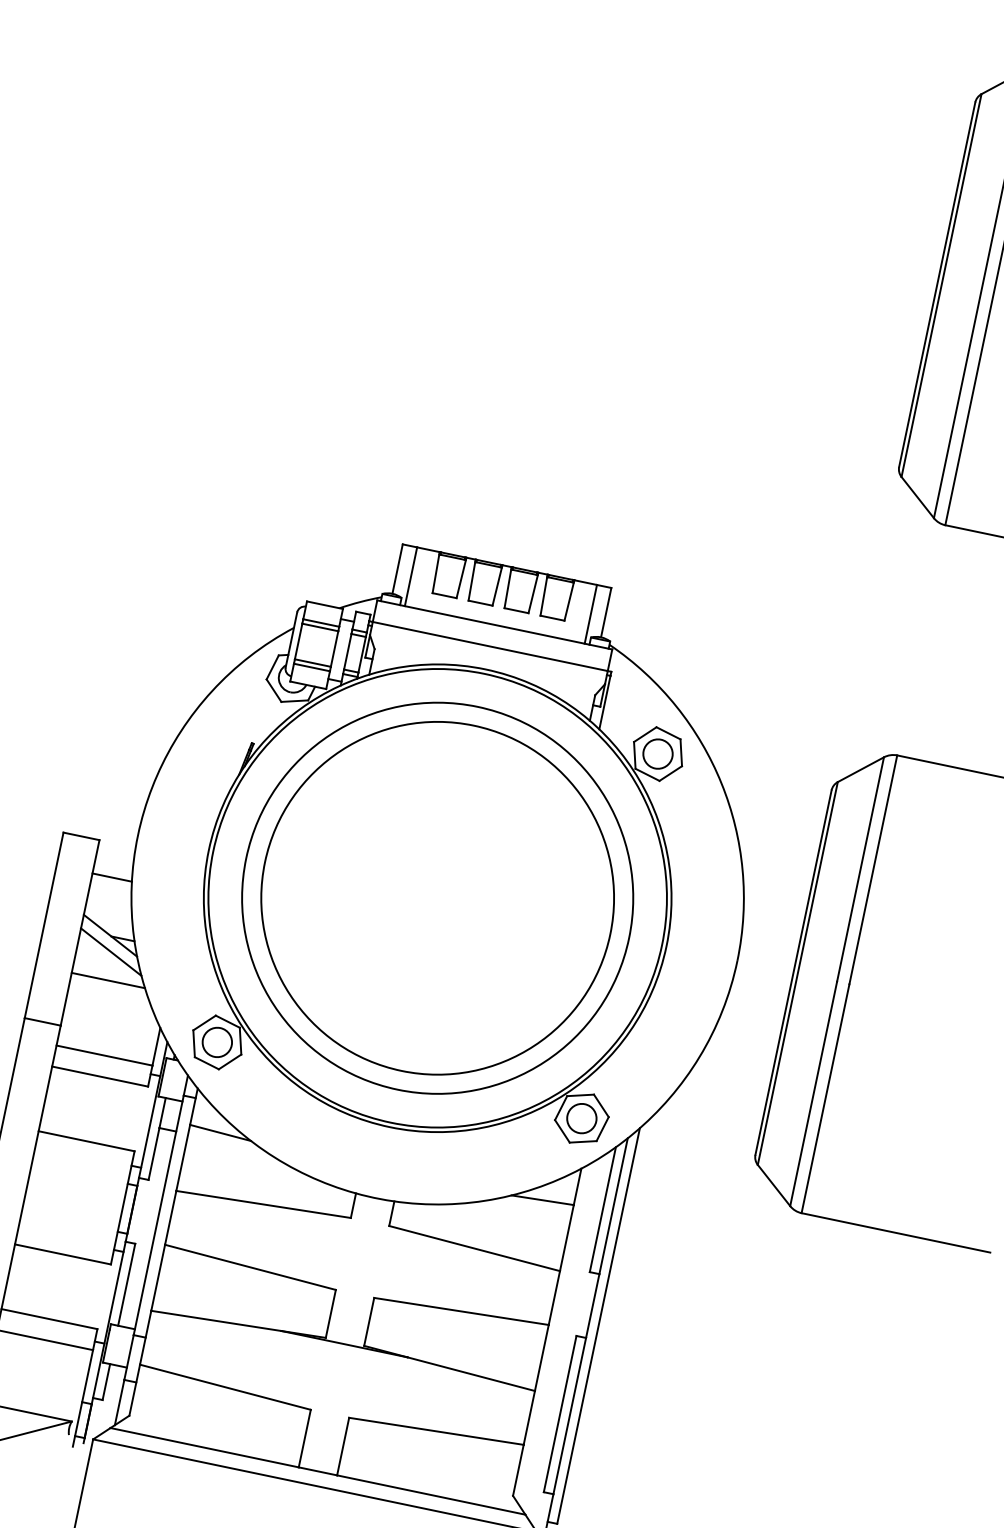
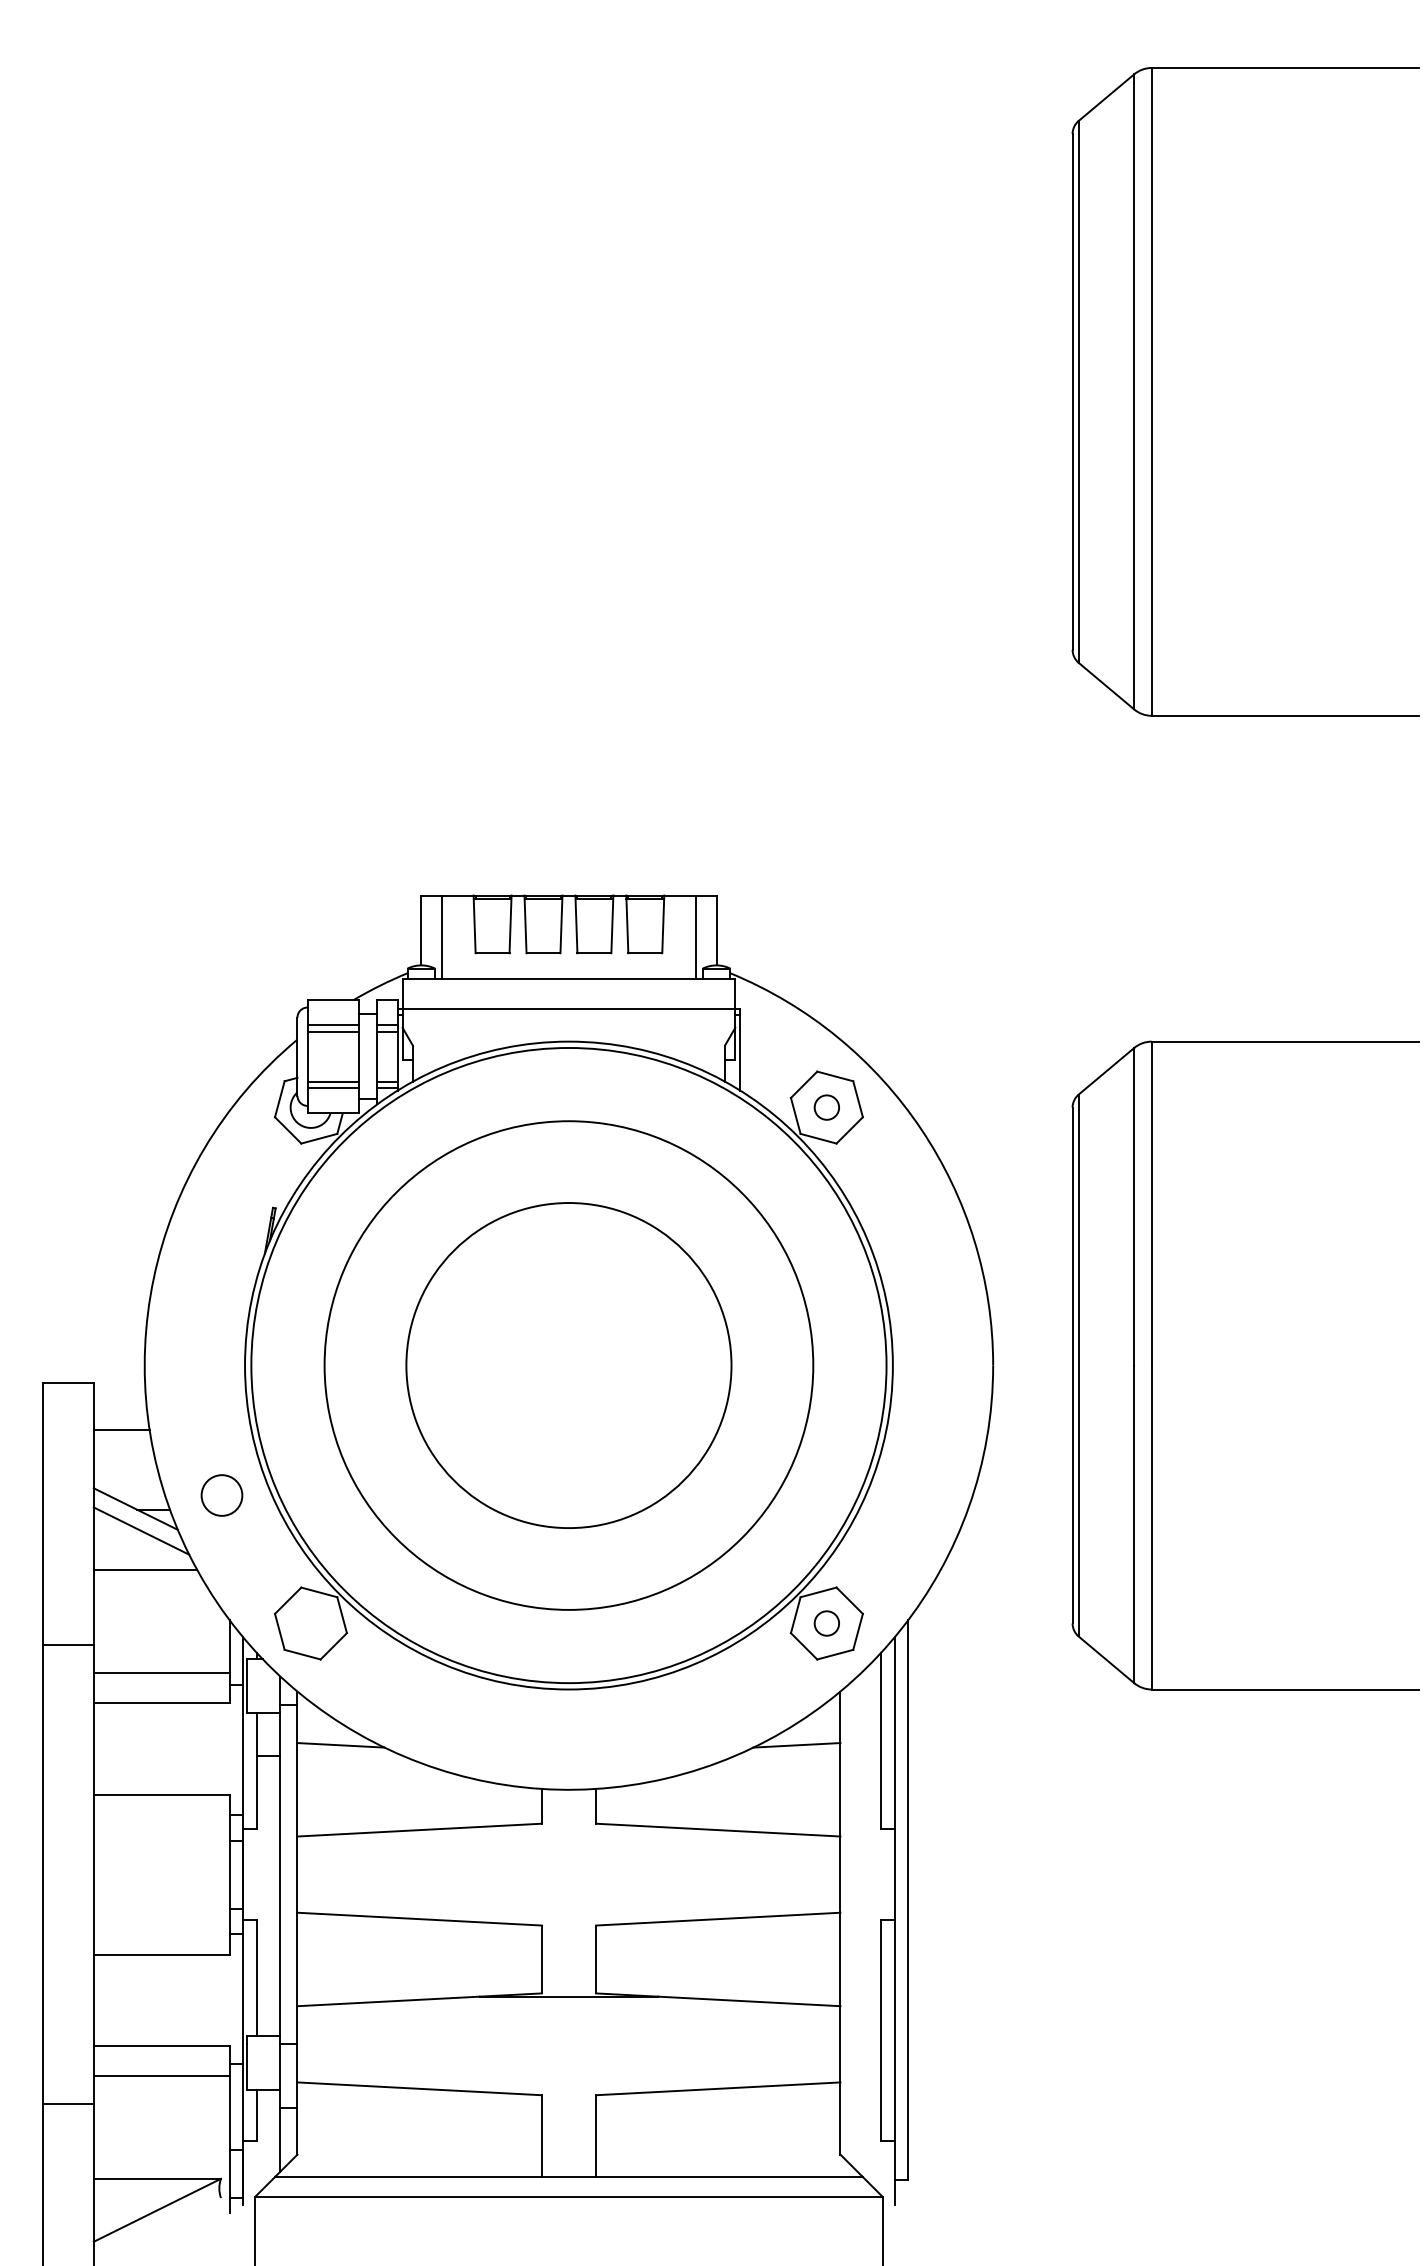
circle: (657, 753) -> (826, 1107), size x0.6
circle: (437, 898) -> (568, 1365), size x0.6
circle: (217, 1042) -> (221, 1495), moved
circle: (581, 1118) -> (826, 1623), size x0.6

